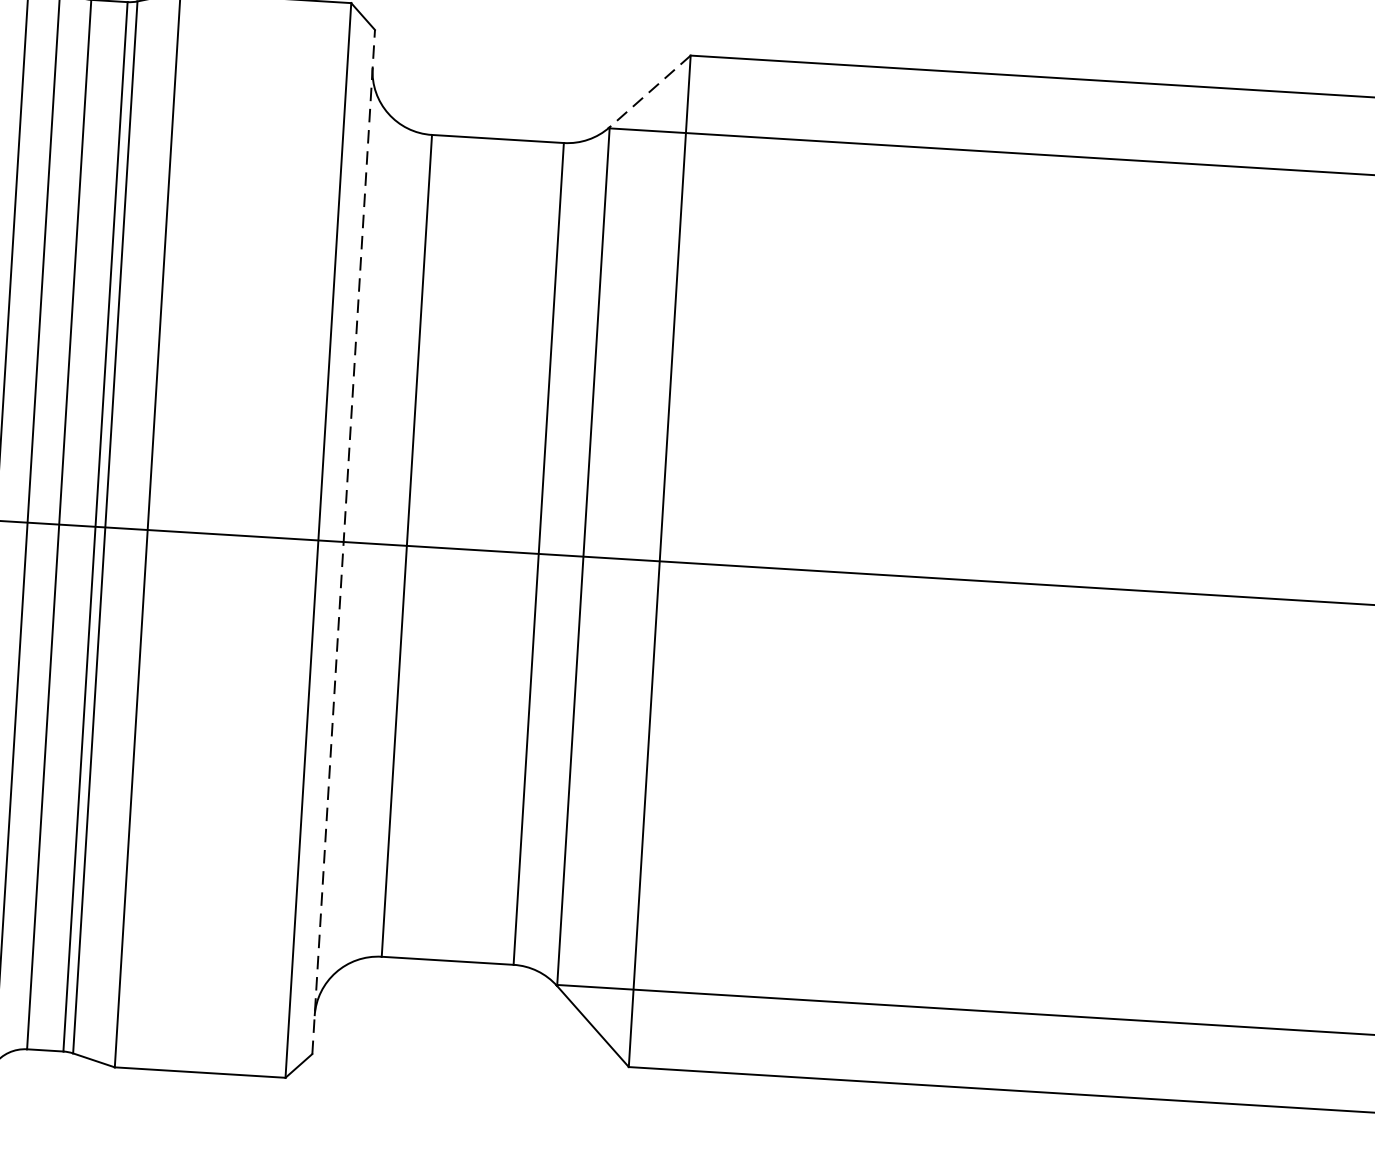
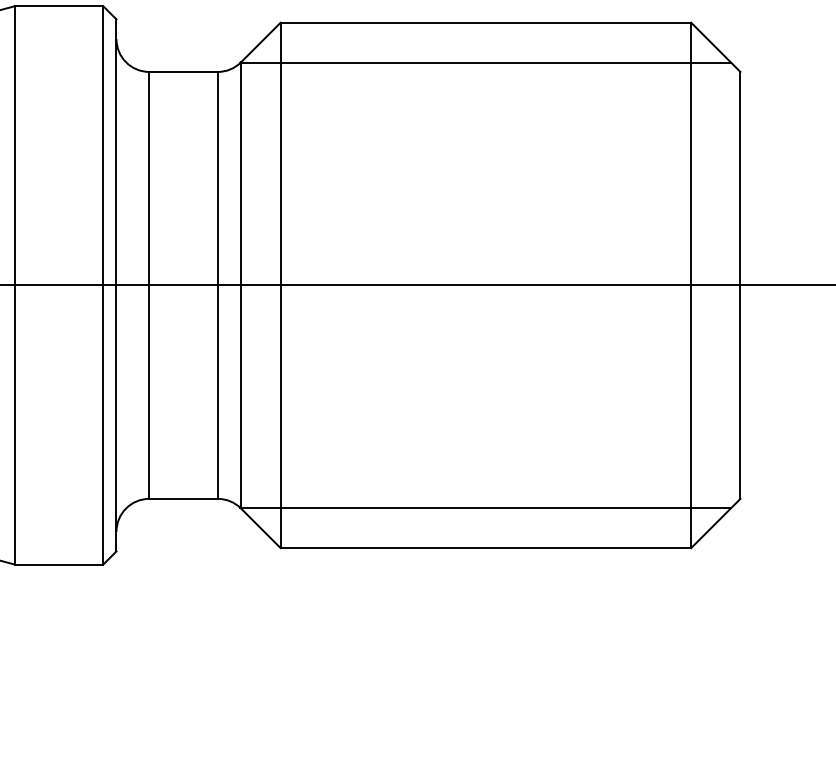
line: (649, 91) -> (260, 42), dashed -> solid
line: (343, 542) -> (116, 285), dashed -> solid

